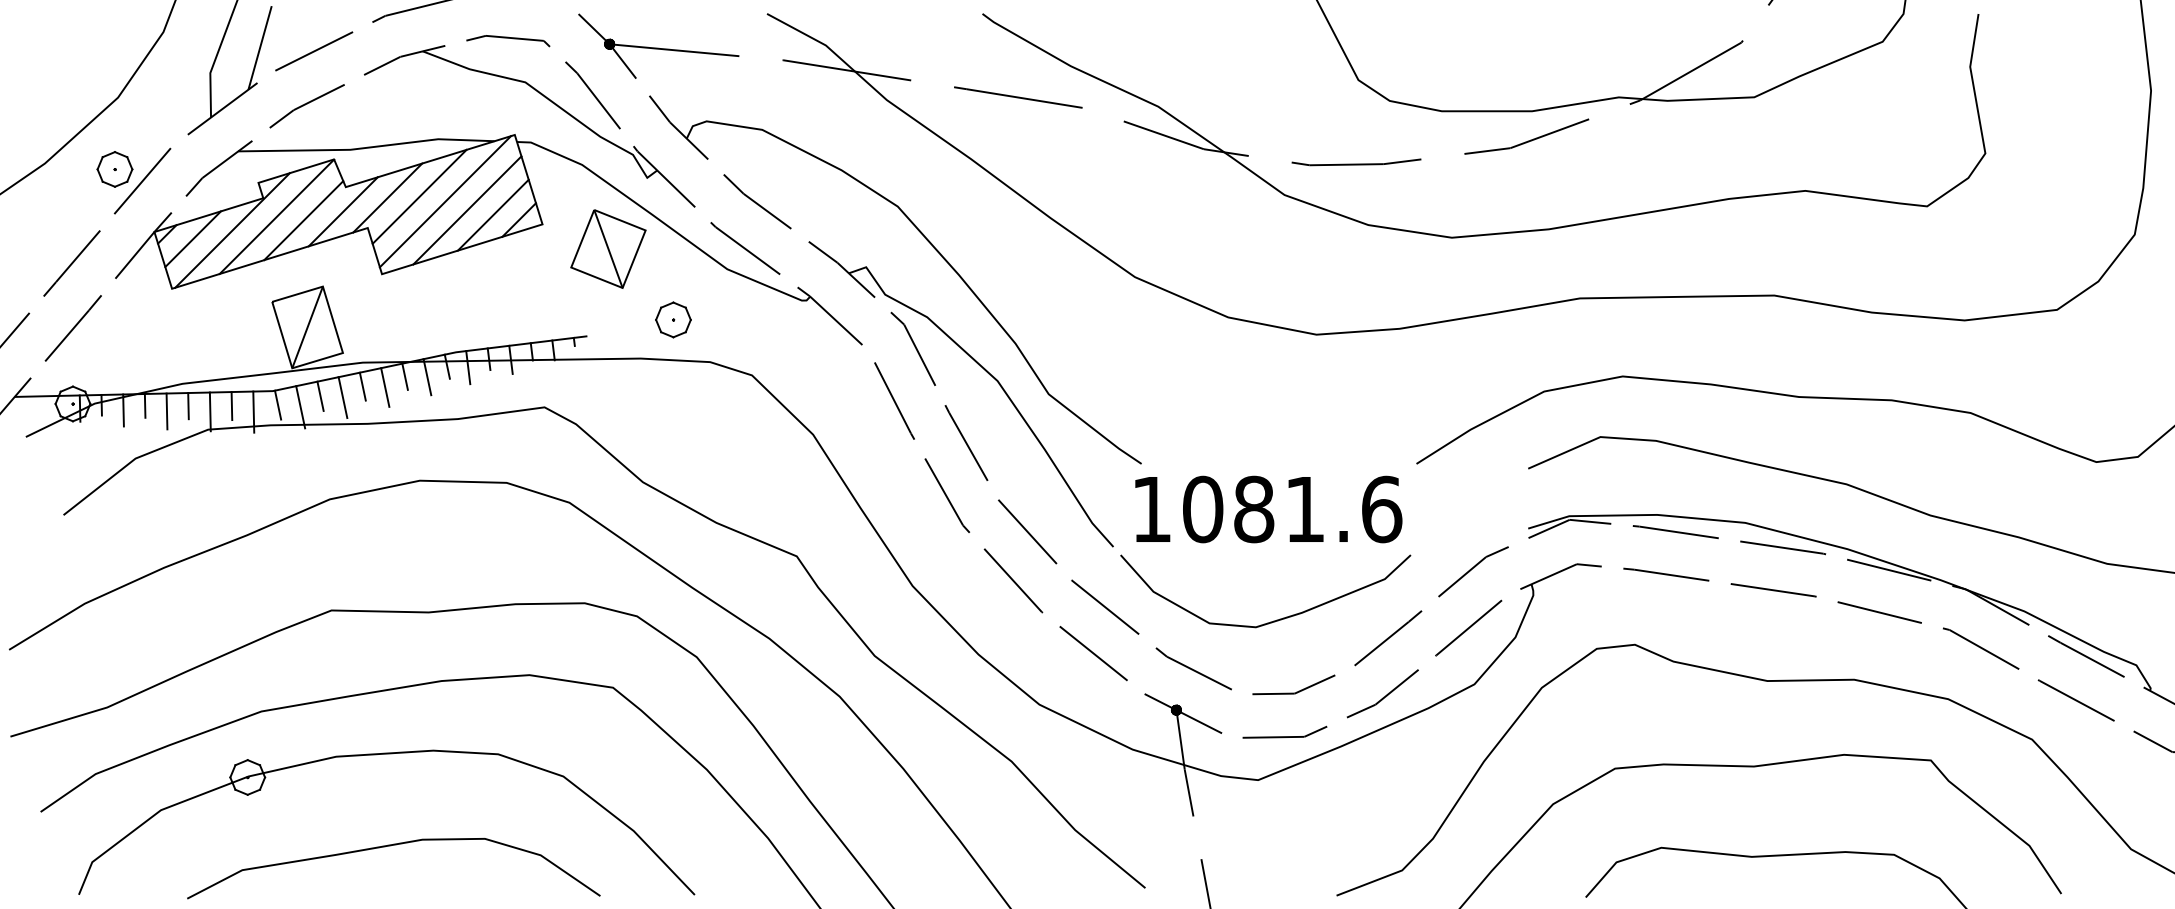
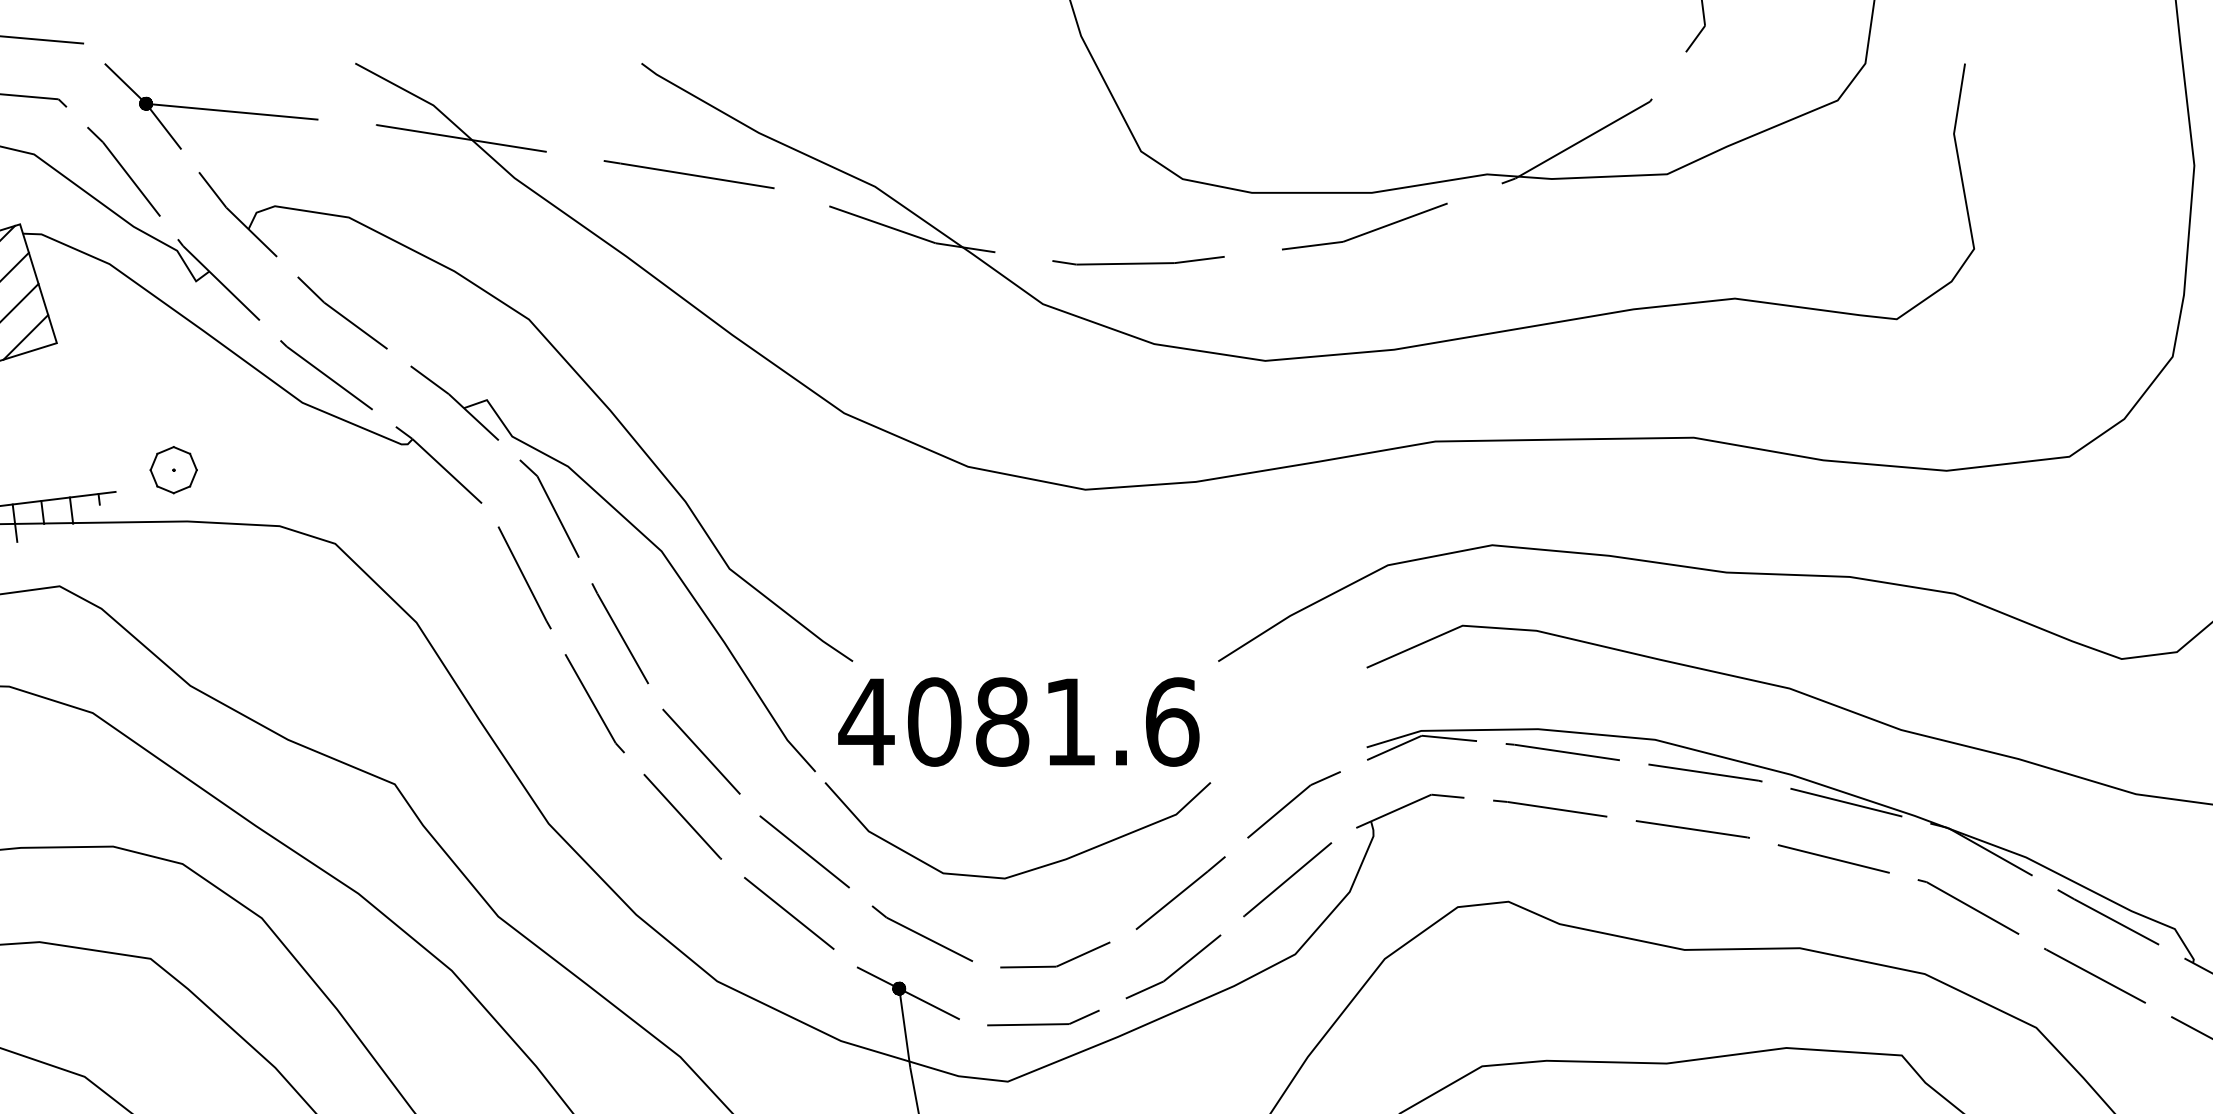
part: (608, 248) -> (144, 375), removed
part: (673, 319) -> (173, 469), moved
text: (1151, 509) -> (866, 722), 1081.6 -> 4081.6

